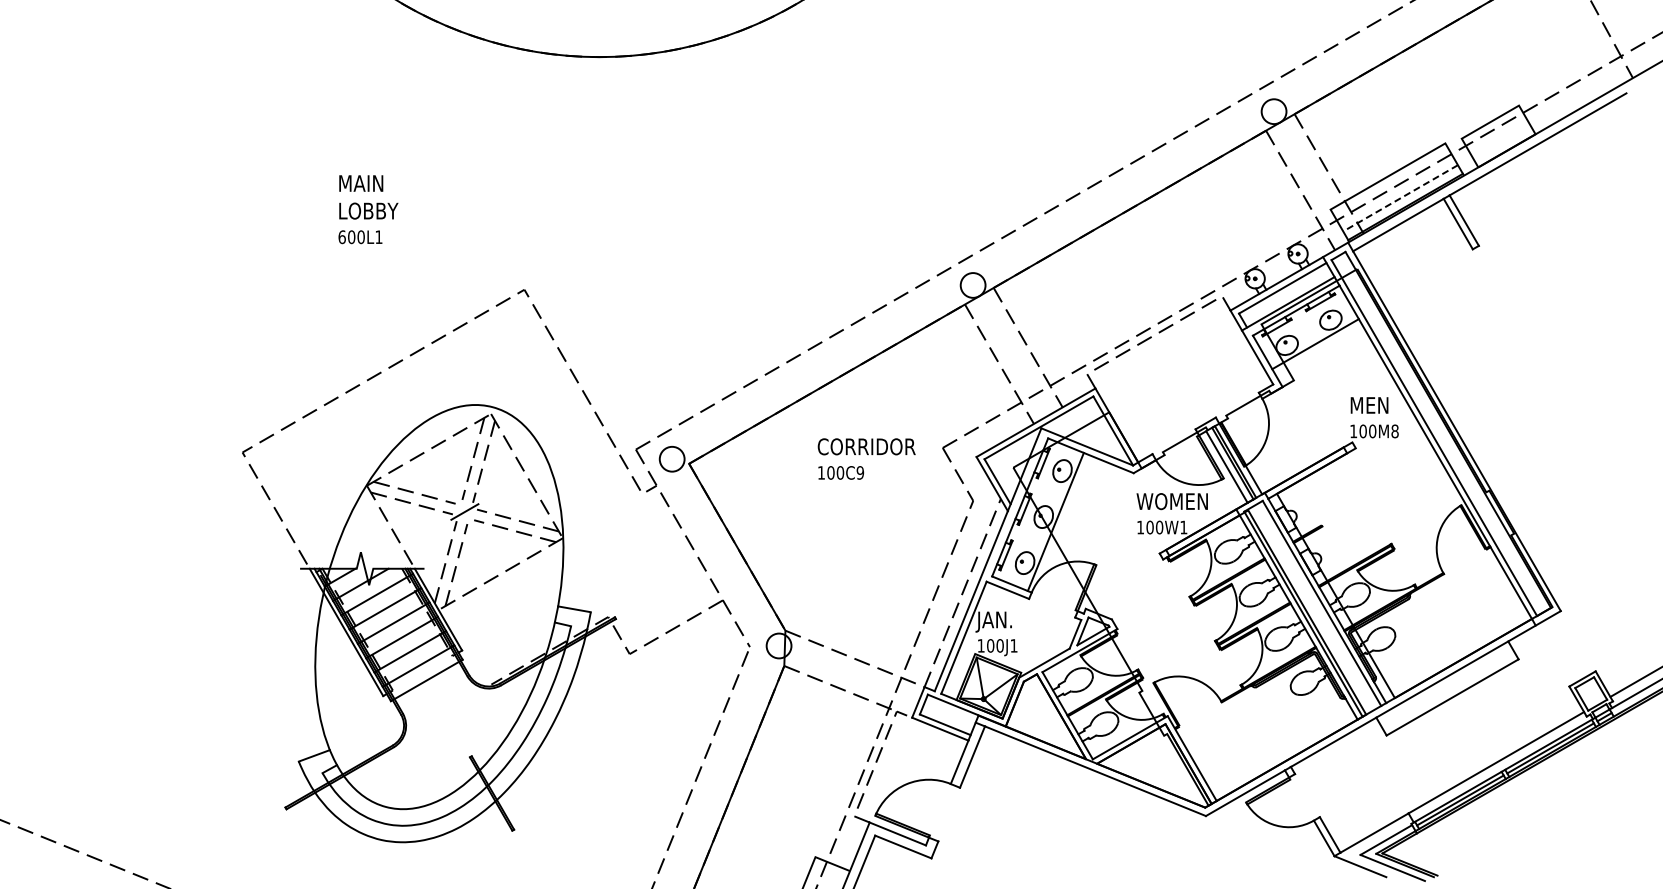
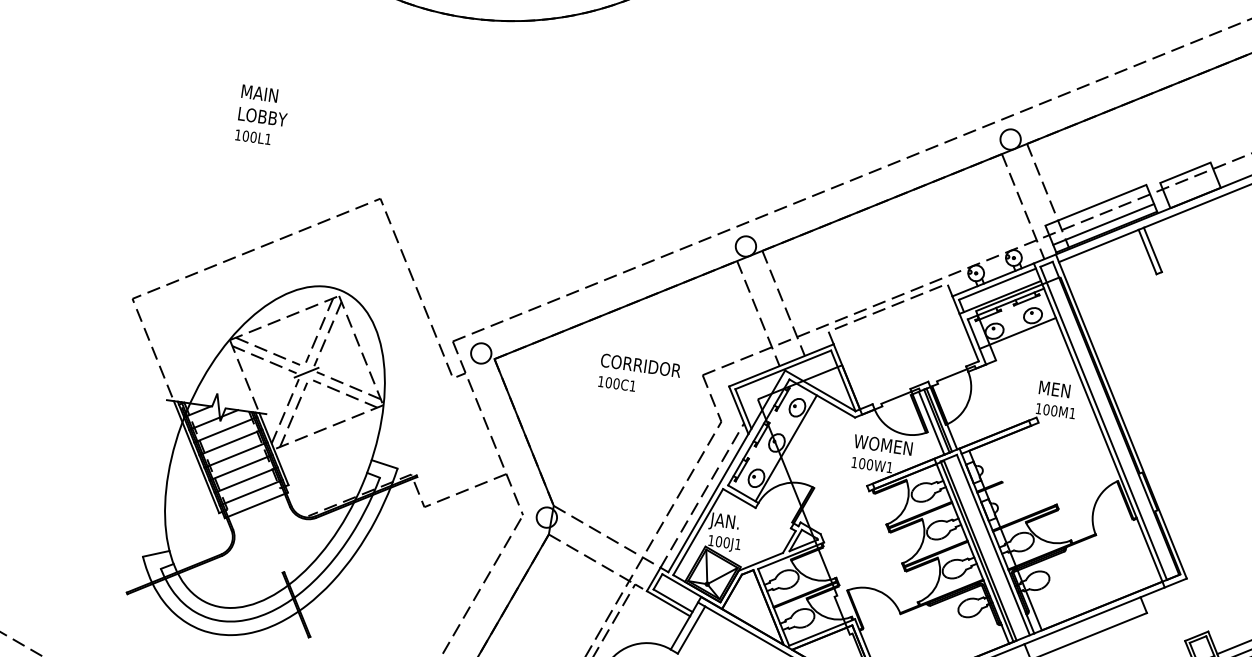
line: (1400, 198) -> (1103, 224), dashed -> solid
text: (341, 237) -> (237, 135), 600L1 -> 100L1
text: (1394, 431) -> (1072, 413), 100M8 -> 100M1
text: (860, 472) -> (632, 385), 100C9 -> 100C1

